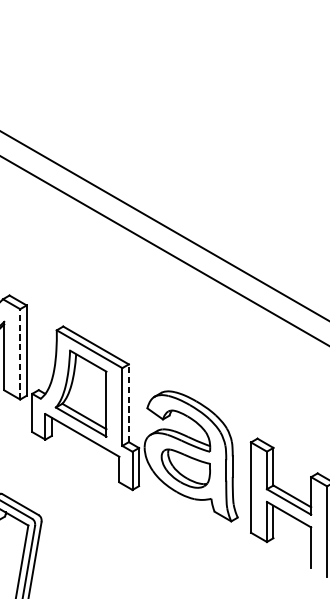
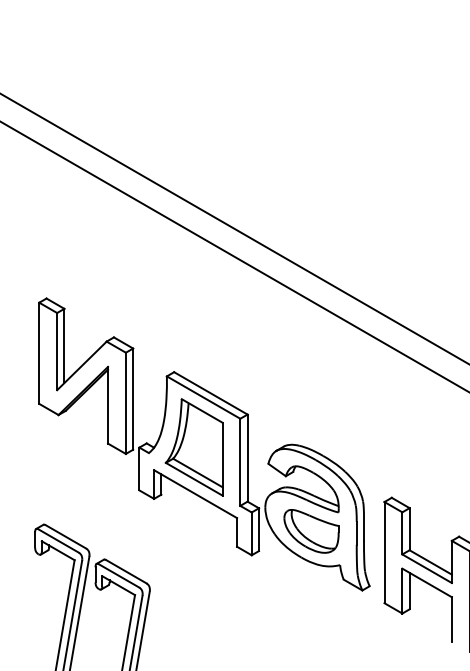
line: (19, 354) -> (125, 403), dashed -> solid
line: (128, 403) -> (247, 458), dashed -> solid

